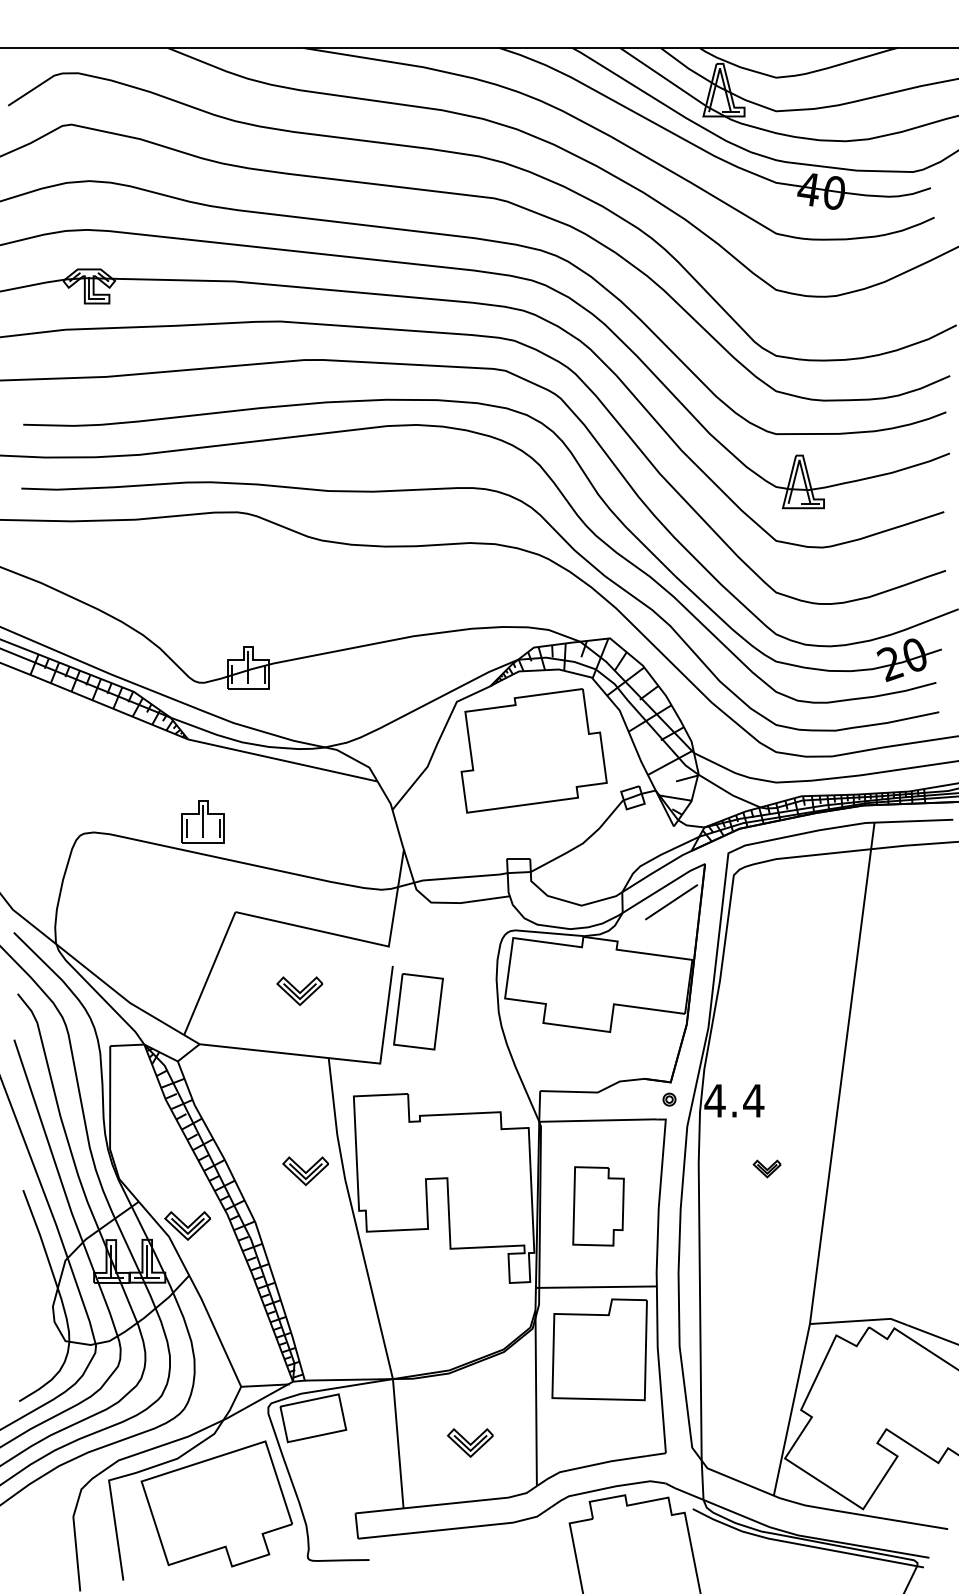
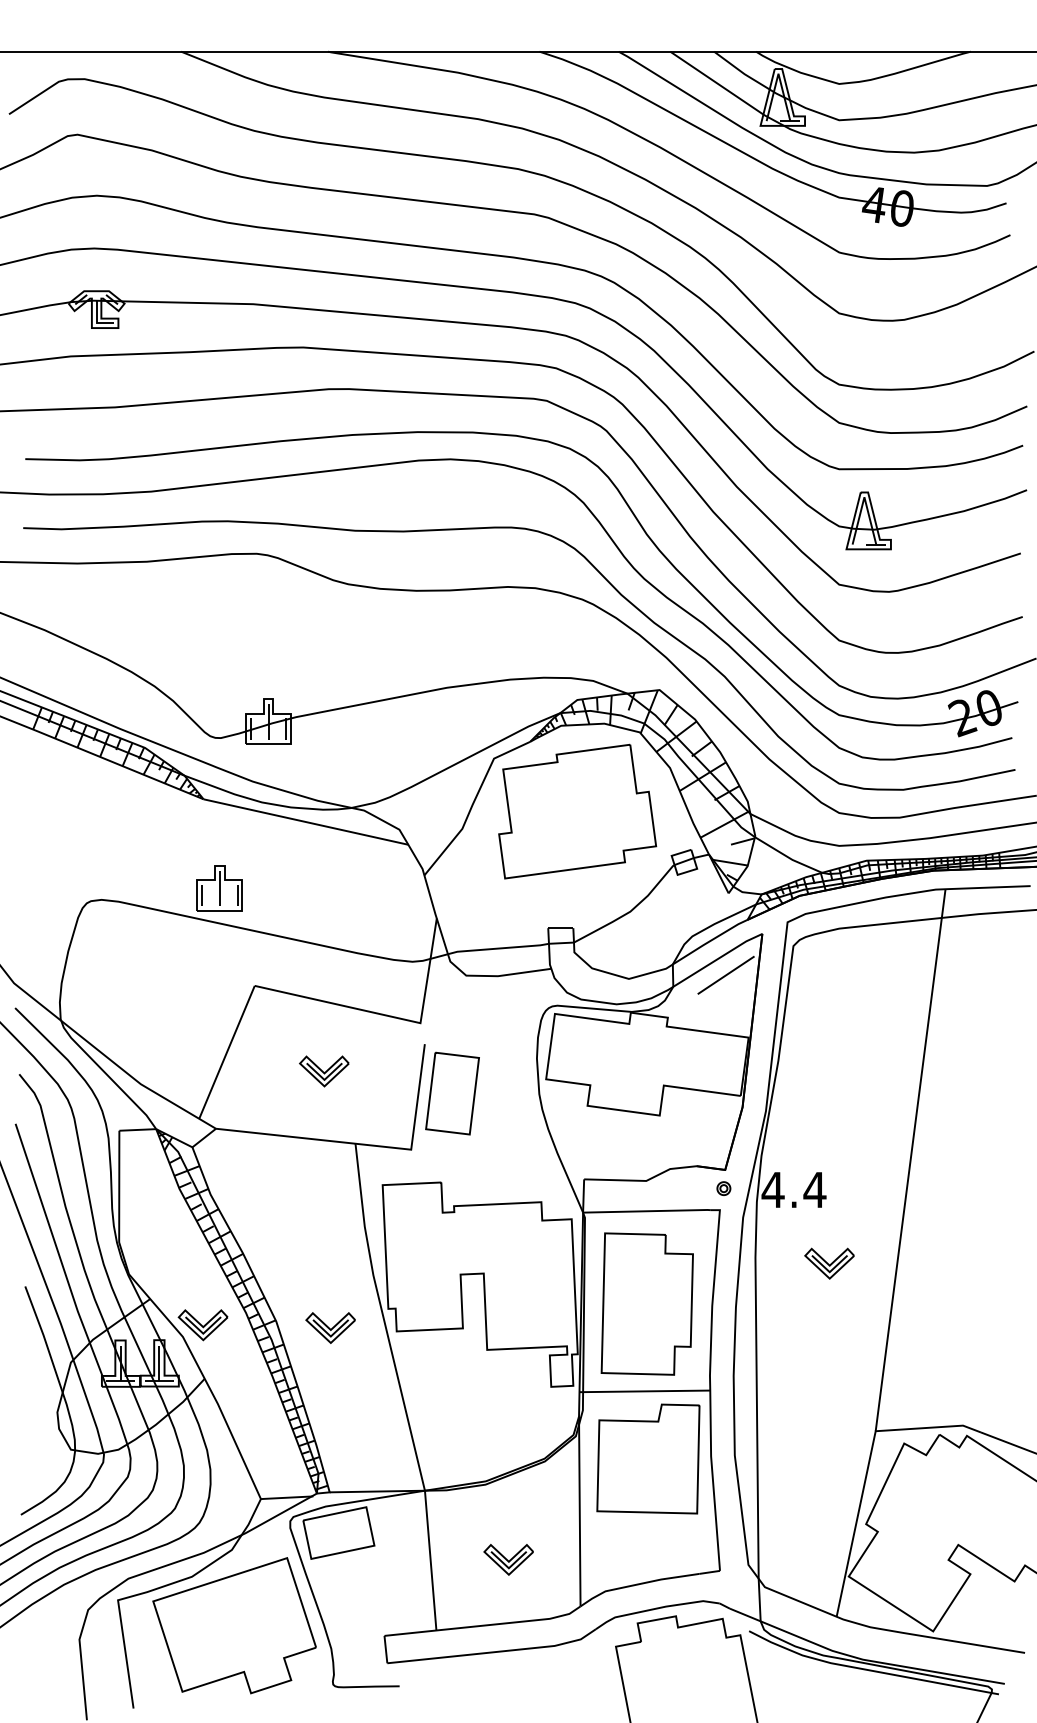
part: (767, 1168) -> (829, 1263), size x1.67
part: (305, 1170) -> (330, 1327), moved
part: (597, 1205) -> (646, 1303), size x1.67

